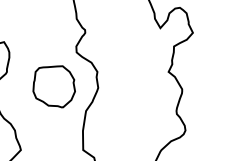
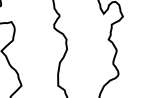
part: (54, 86) -> (41, 48), removed

